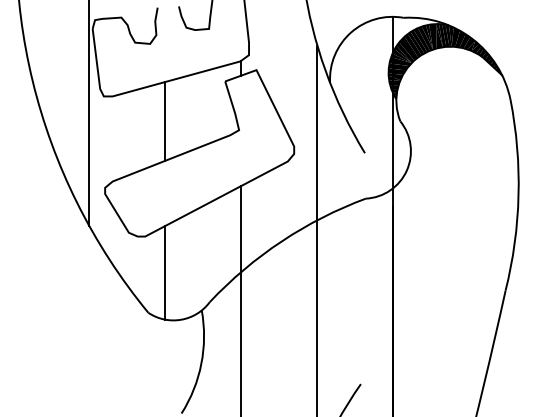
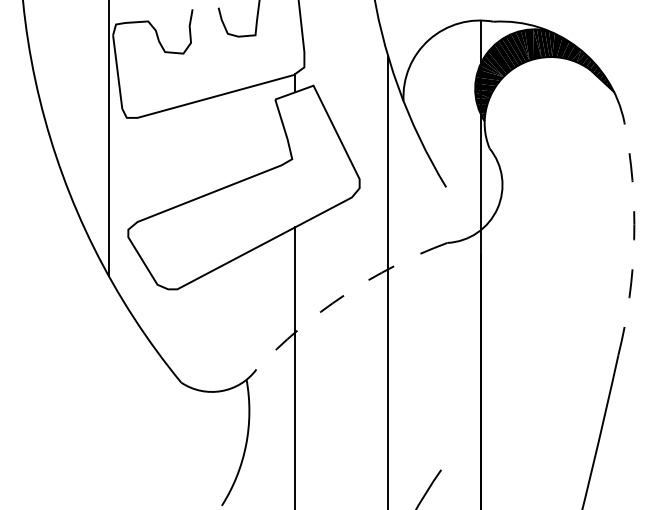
line: (164, 121) -> (201, 148), removed
arc: (518, 195) -> (634, 239), solid -> dashed
arc: (281, 241) -> (344, 295), solid -> dashed
line: (164, 272) -> (201, 333), removed

